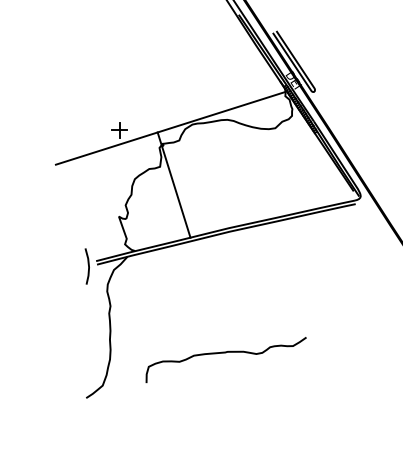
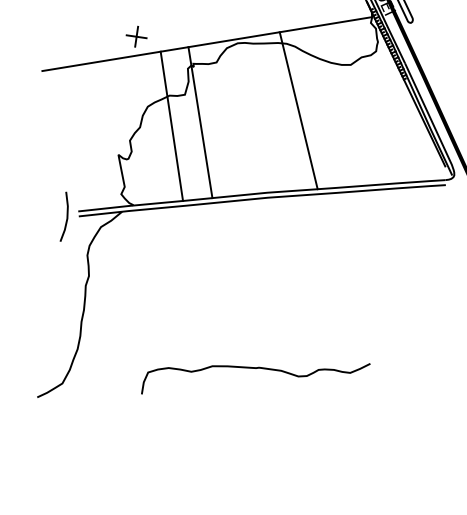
line: (242, 166) -> (298, 110), added
line: (153, 190) -> (171, 125), added
curve: (225, 353) -> (256, 369), moved

